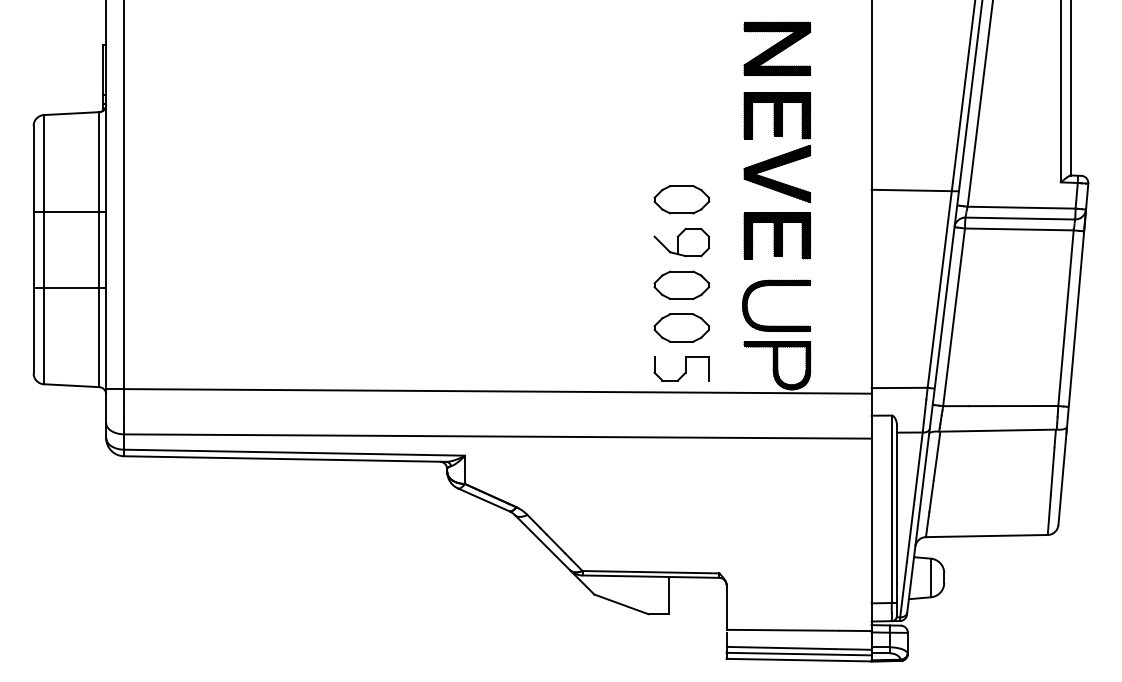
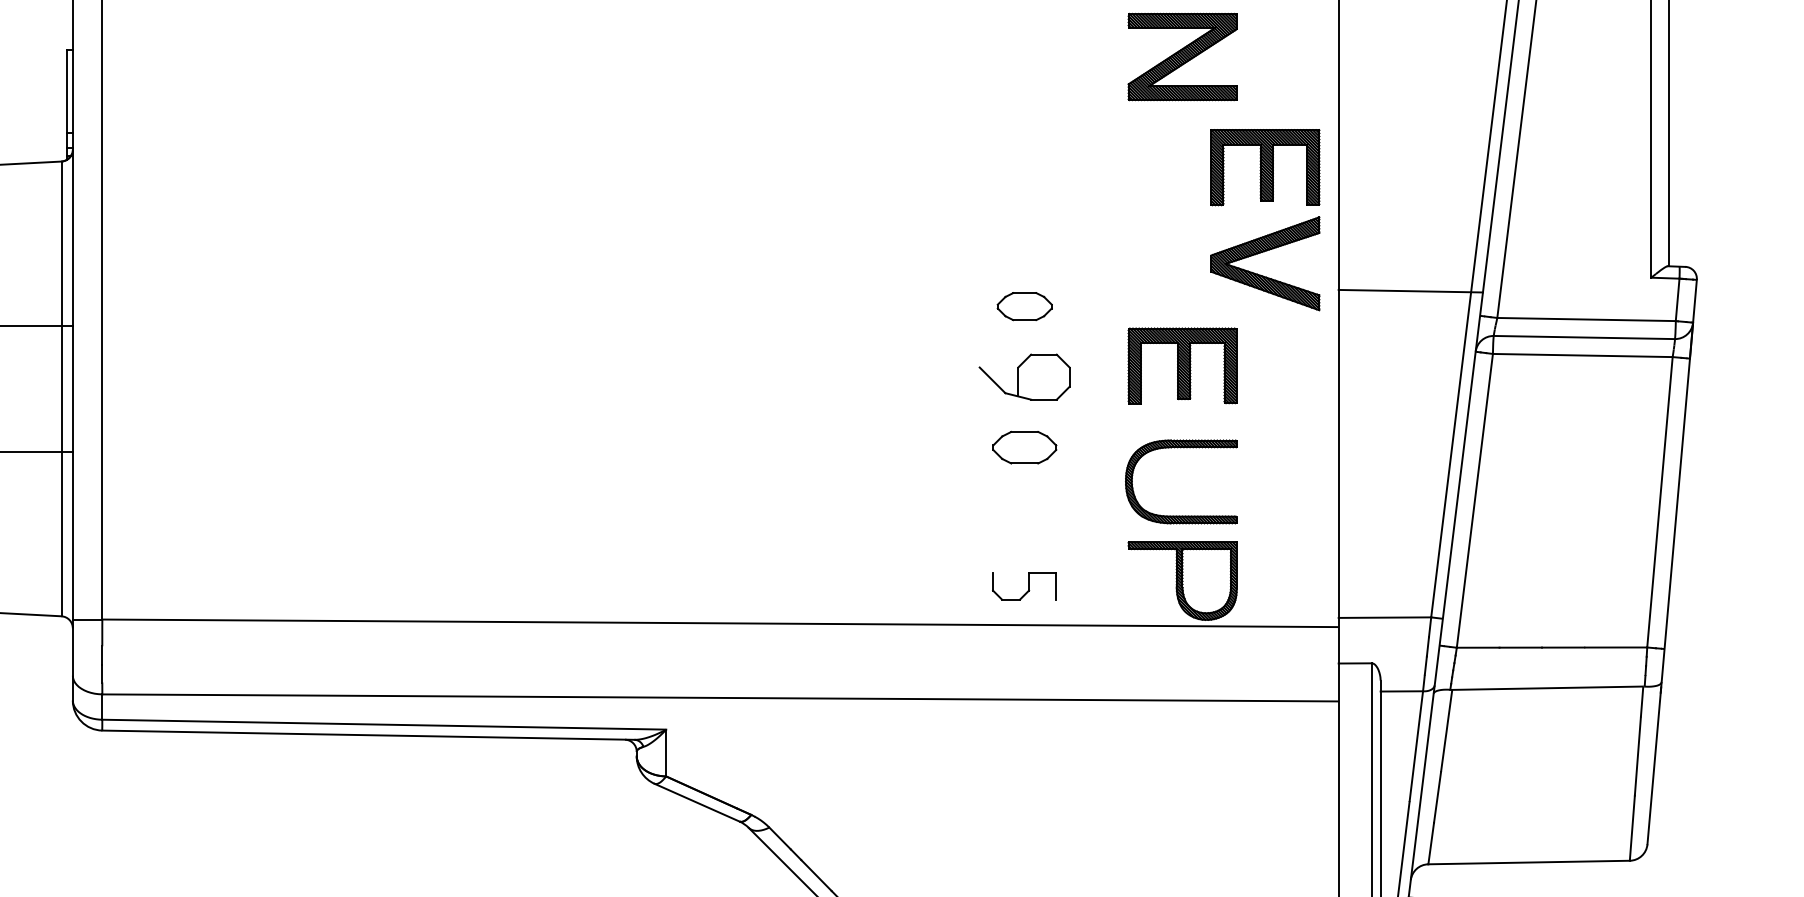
part: (781, 154) -> (1272, 231), moved
part: (681, 199) -> (1024, 305), size x0.6
part: (681, 284) -> (1024, 446), size x0.7
part: (681, 327) -> (1024, 517), removed
part: (681, 368) -> (1024, 585), size x0.7

